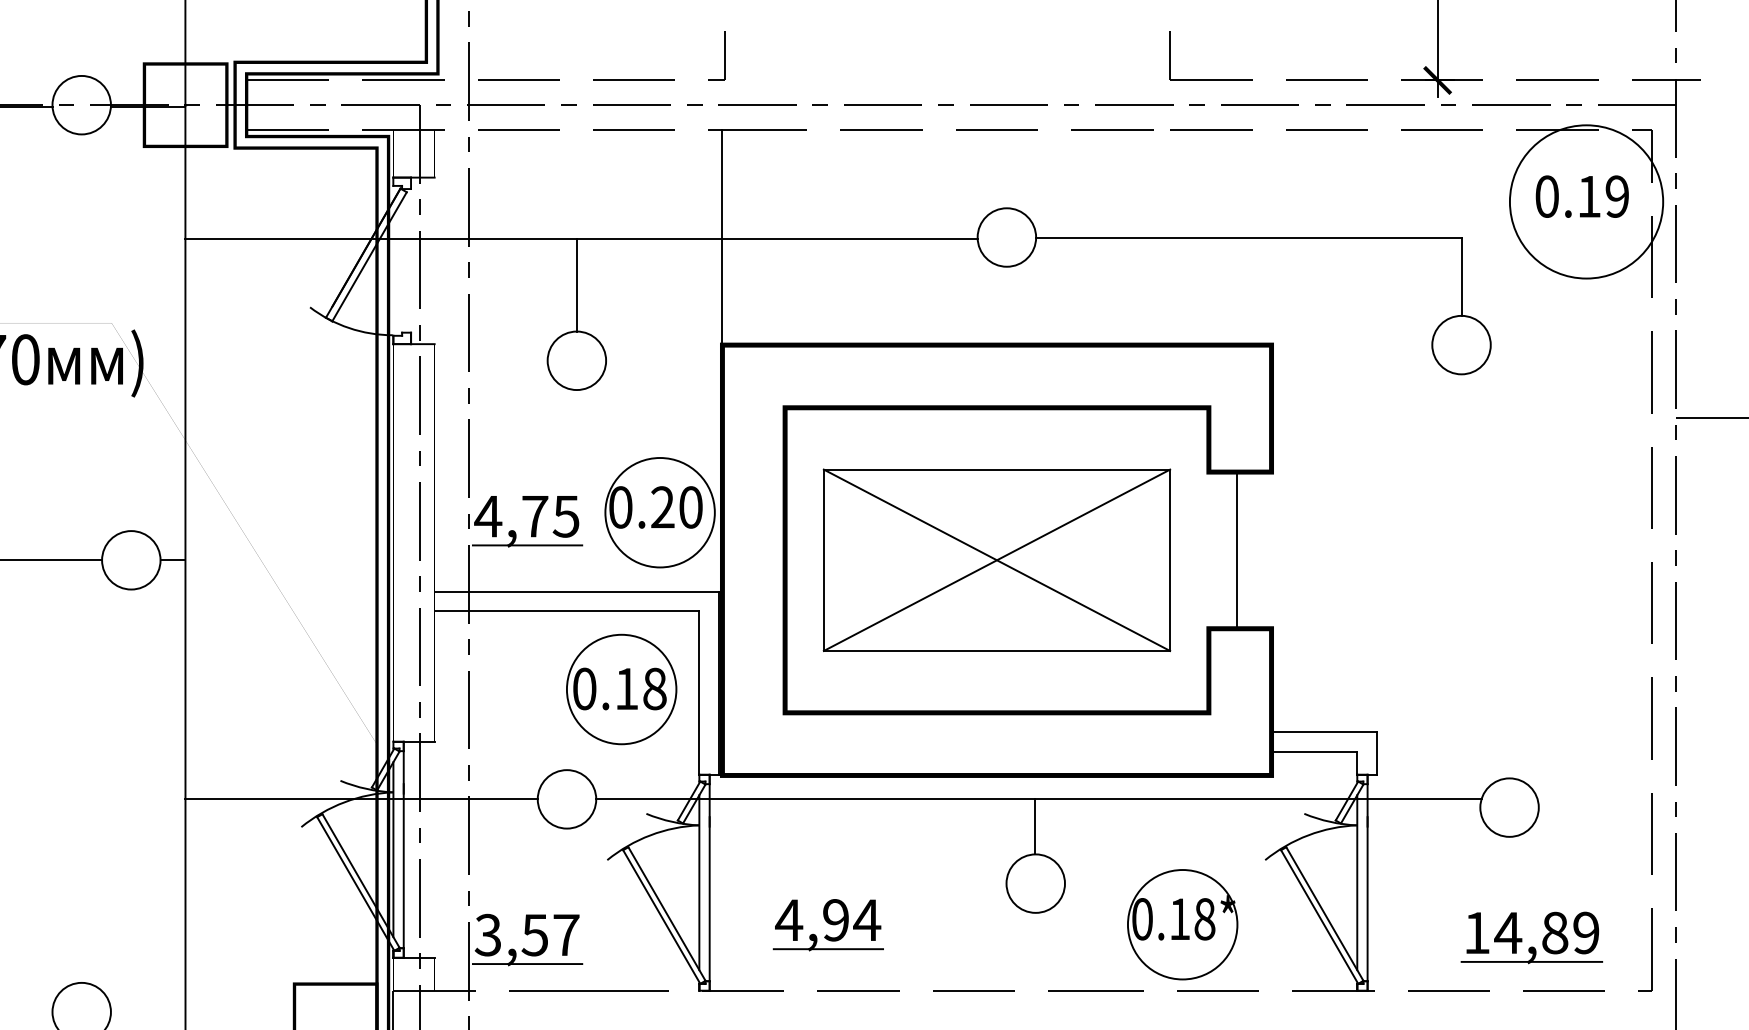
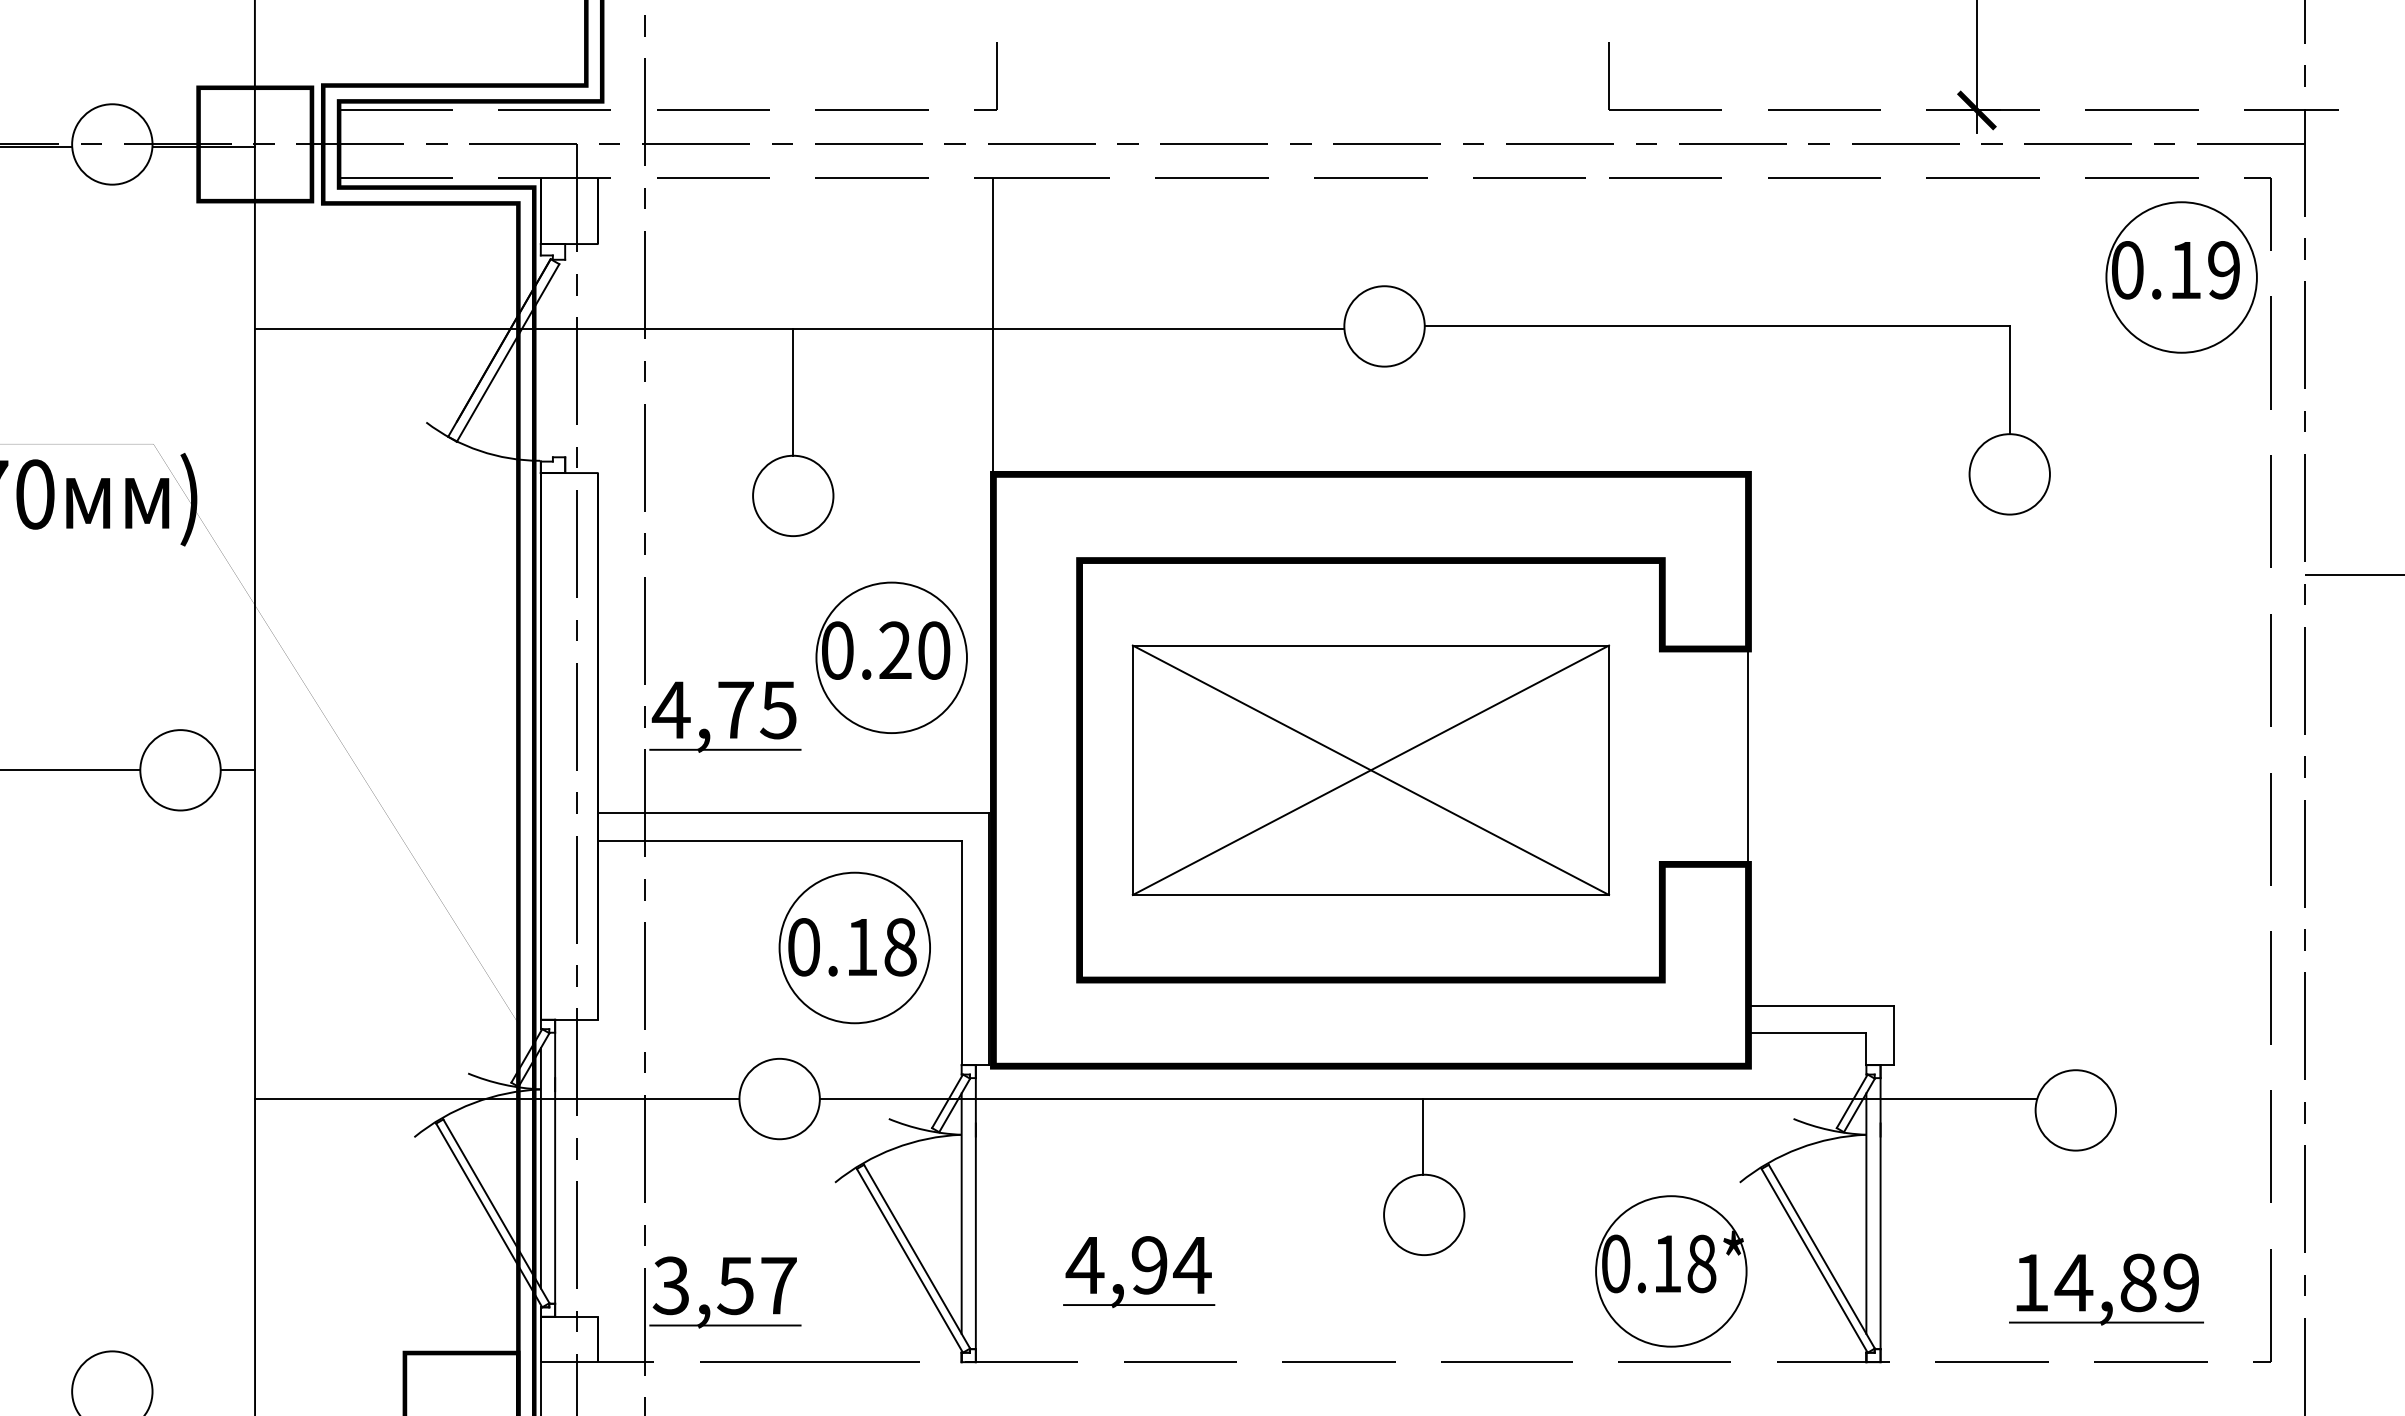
circle: (1586, 201) -> (2181, 277), size x0.71
part: (659, 512) -> (891, 657), moved
line: (1237, 550) -> (1748, 756), moved
part: (1182, 924) -> (1671, 1271), moved

